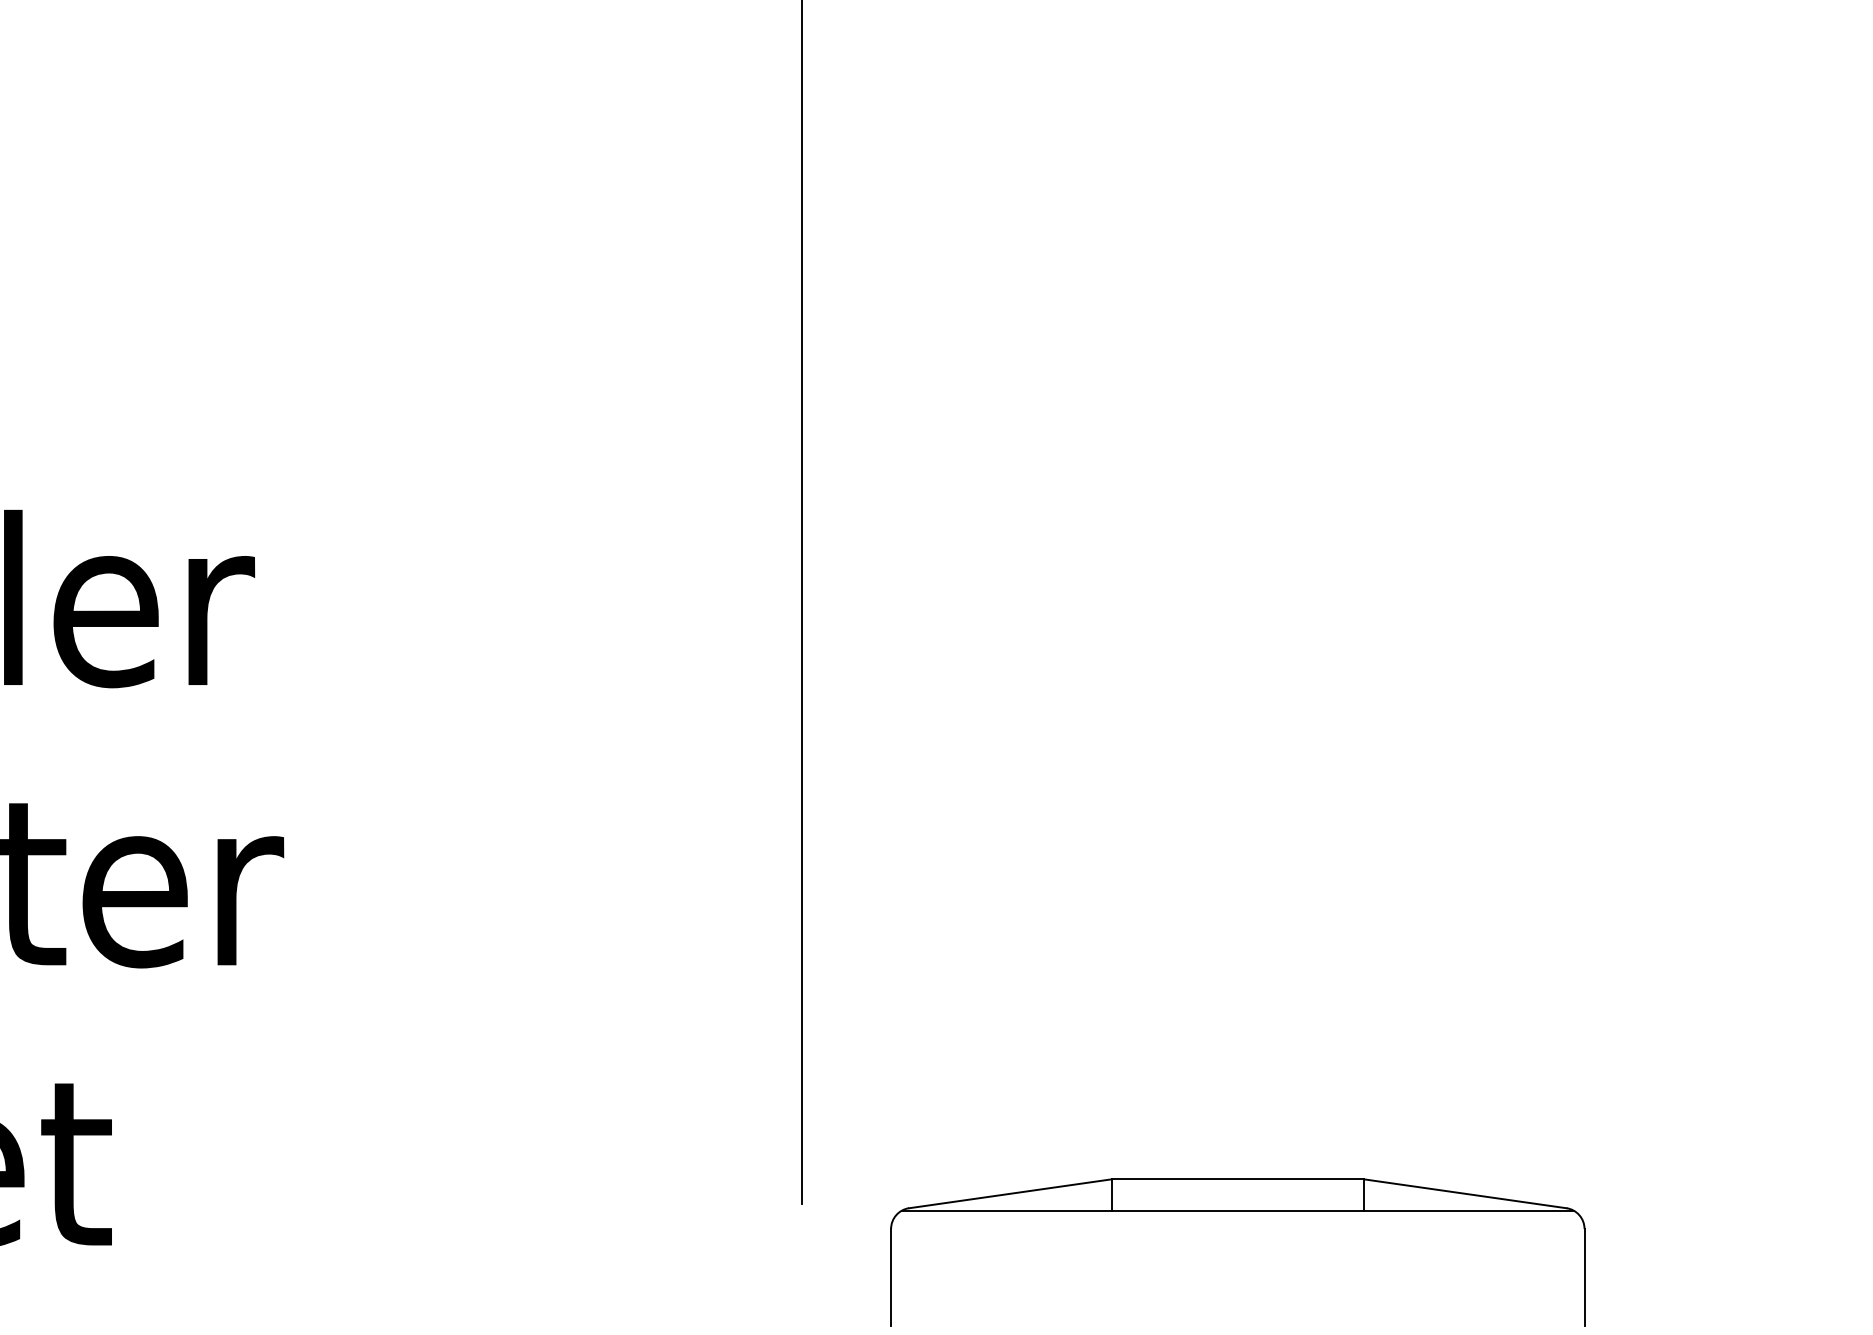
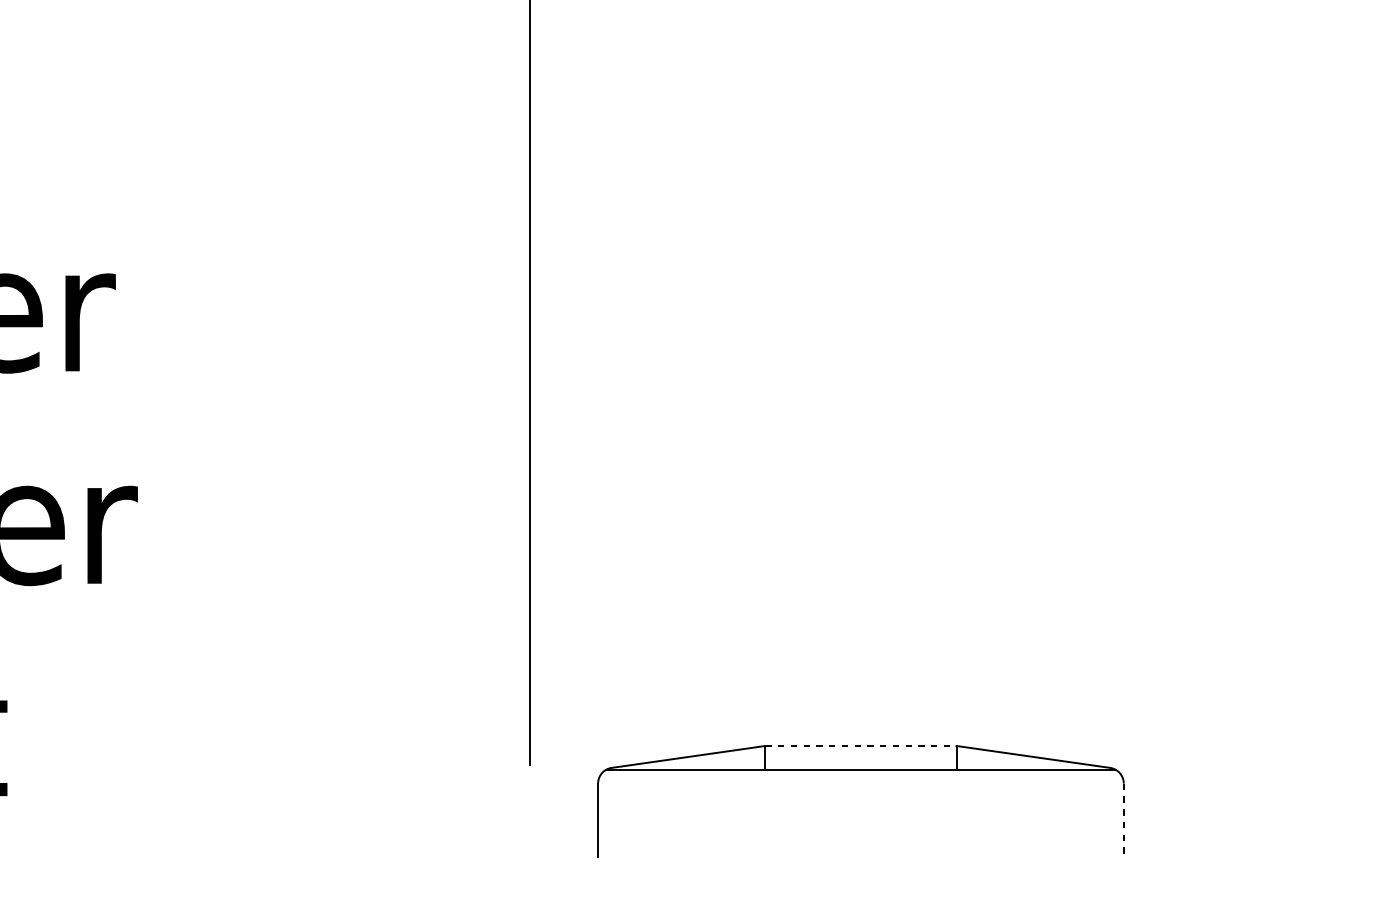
line: (1238, 1179) -> (861, 746), solid -> dashed
line: (1584, 1277) -> (1123, 820), solid -> dashed

